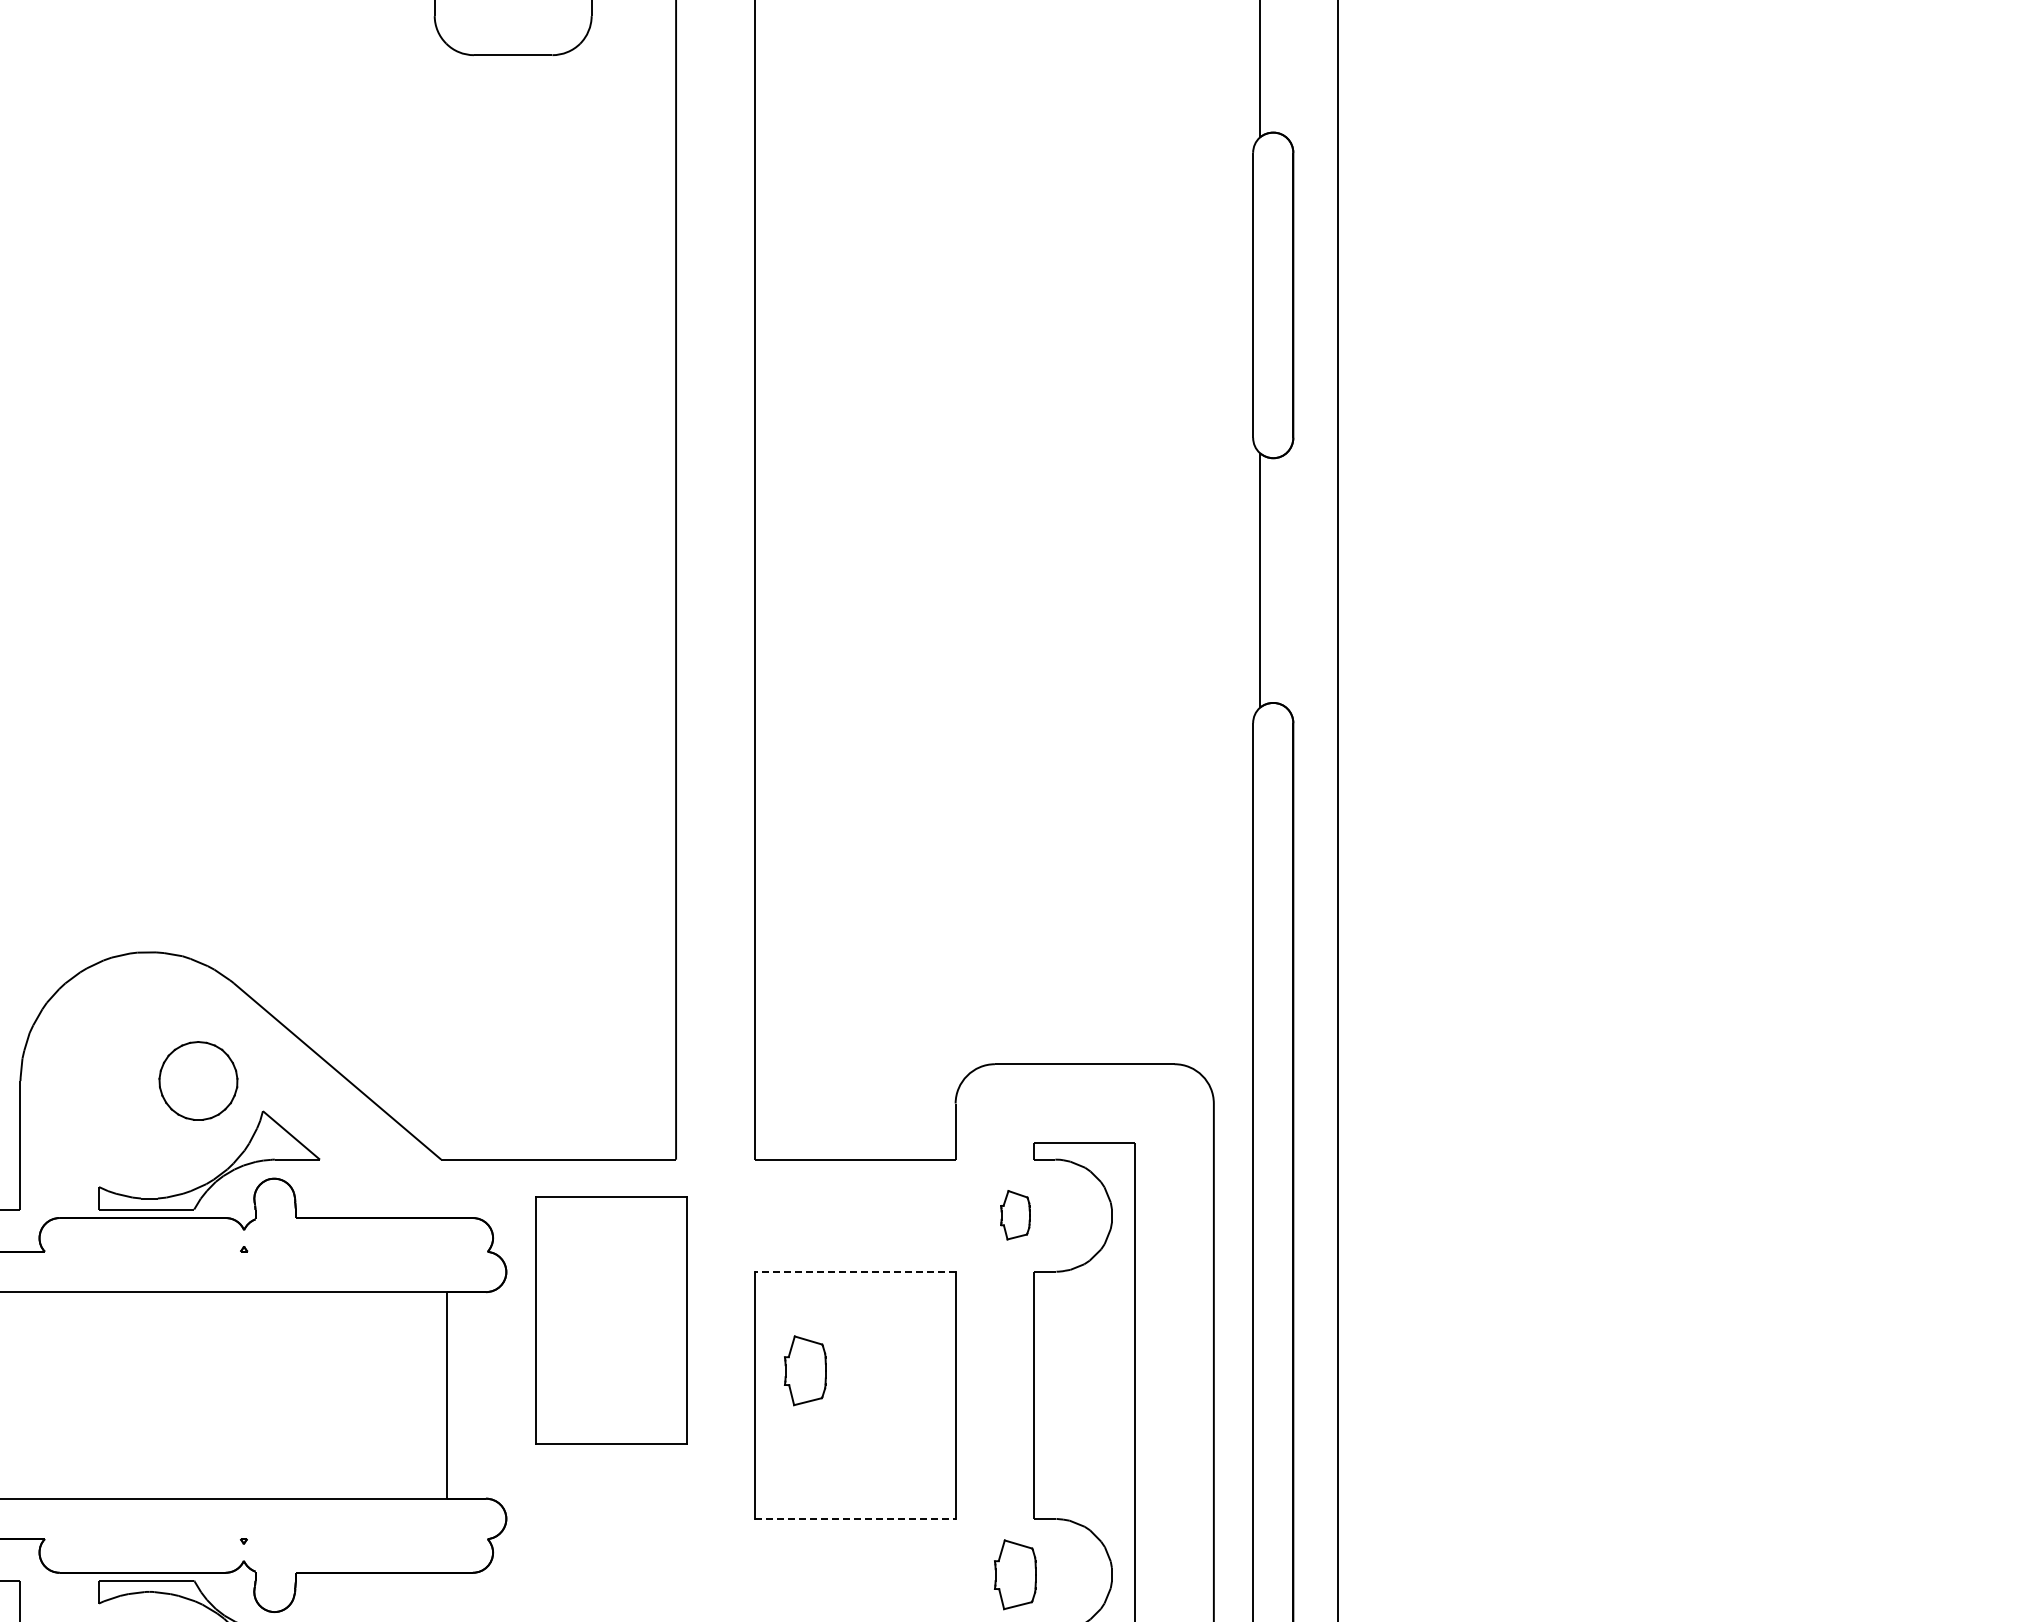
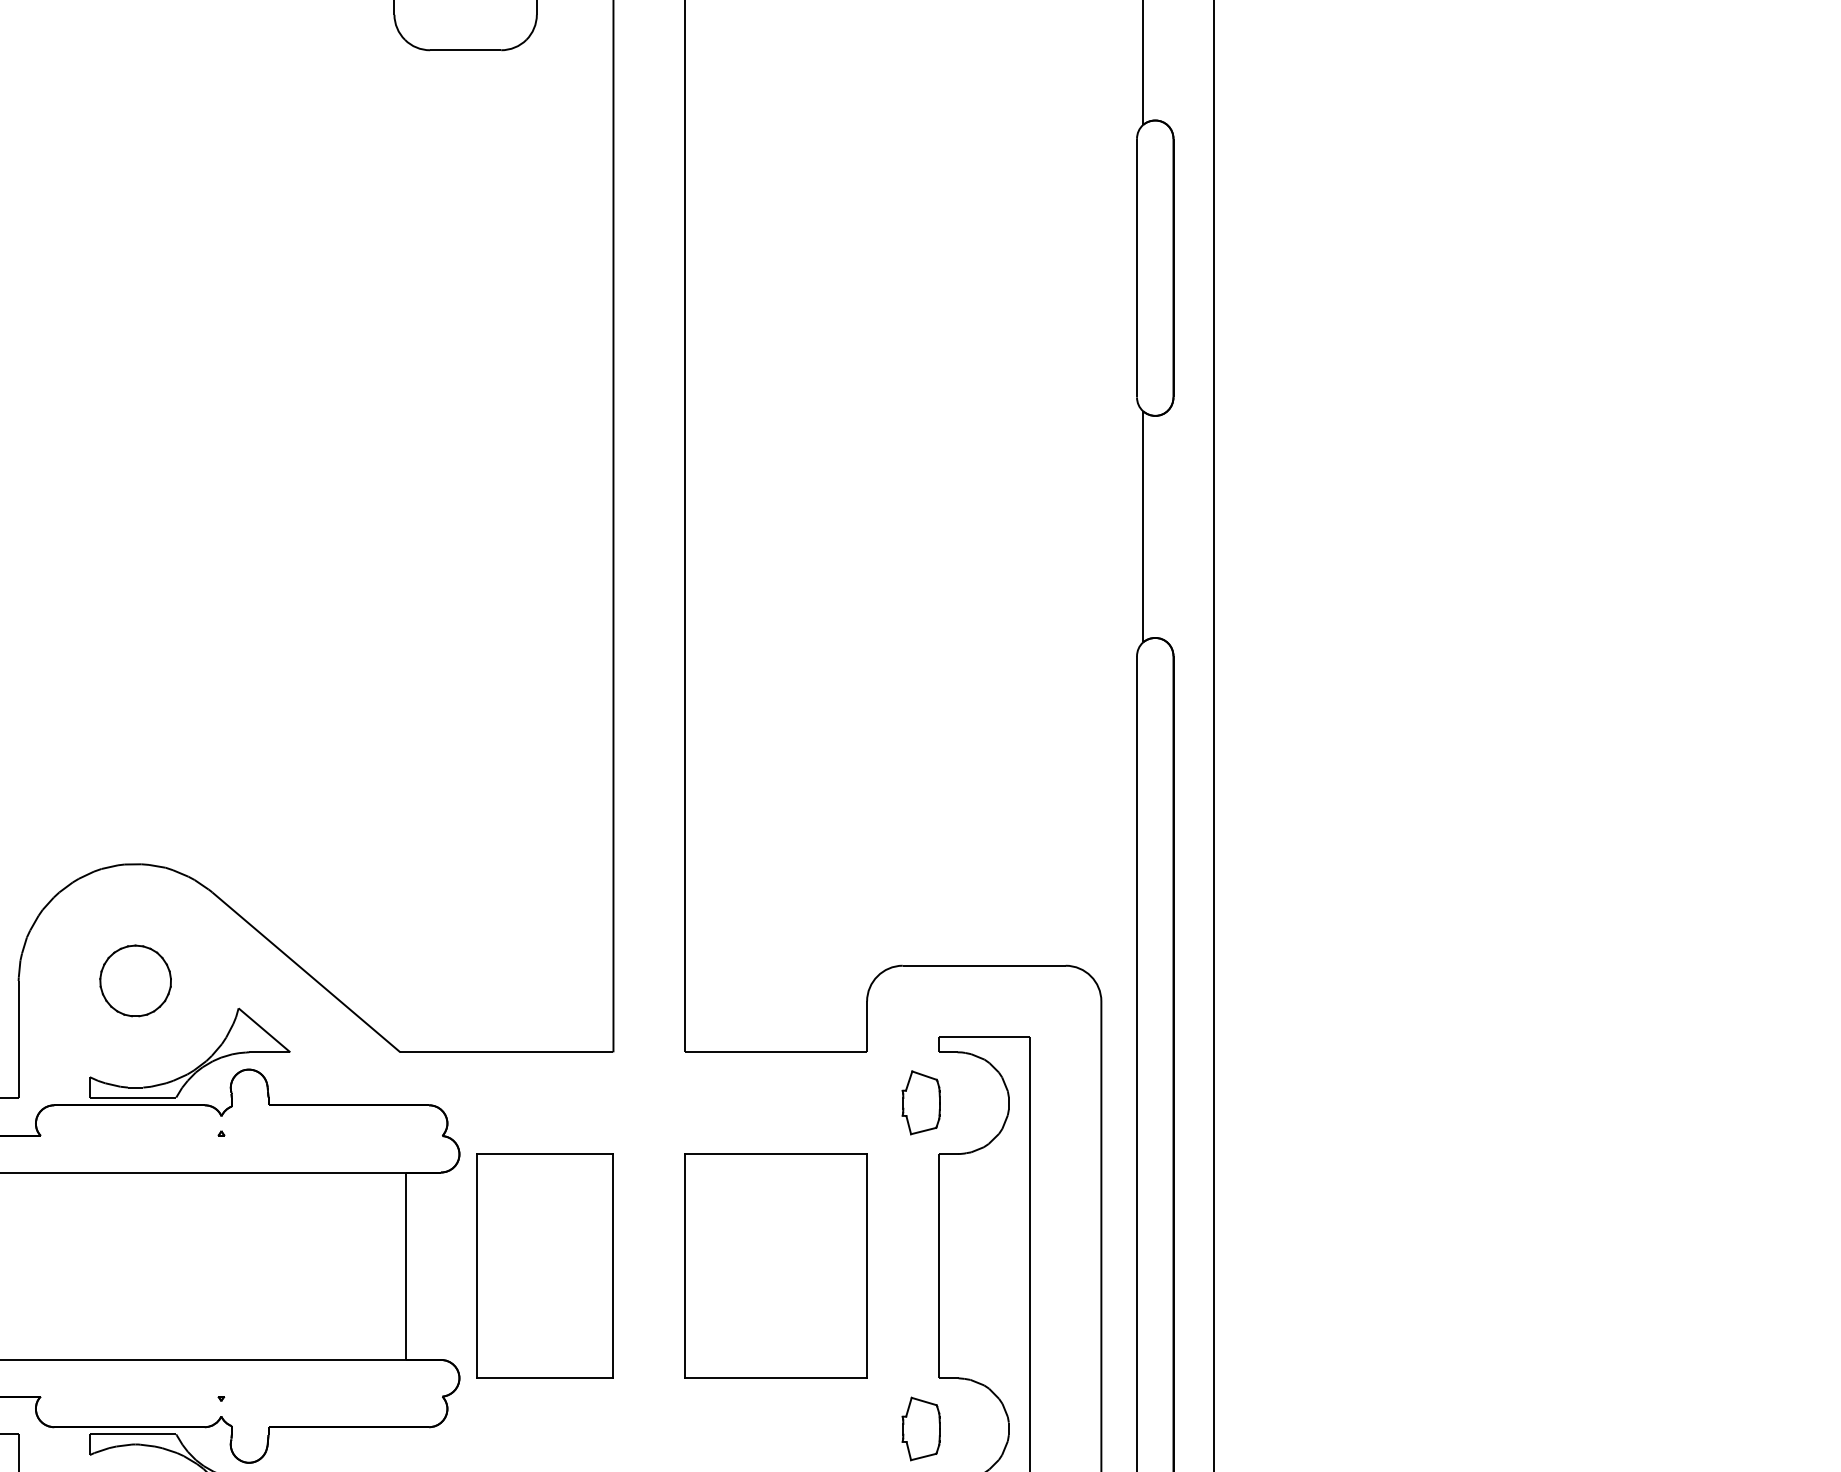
part: (198, 1080) -> (135, 980), moved
part: (1015, 1214) -> (921, 1102), size x1.43
line: (854, 1271) -> (775, 1153), dashed -> solid
part: (611, 1320) -> (544, 1266), moved
part: (805, 1370) -> (730, 1243), removed
line: (855, 1518) -> (776, 1377), dashed -> solid

